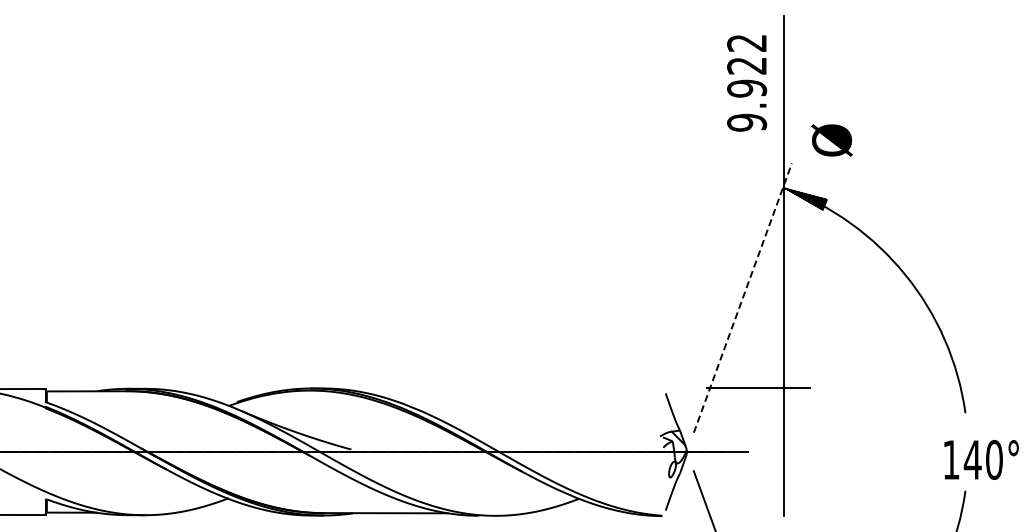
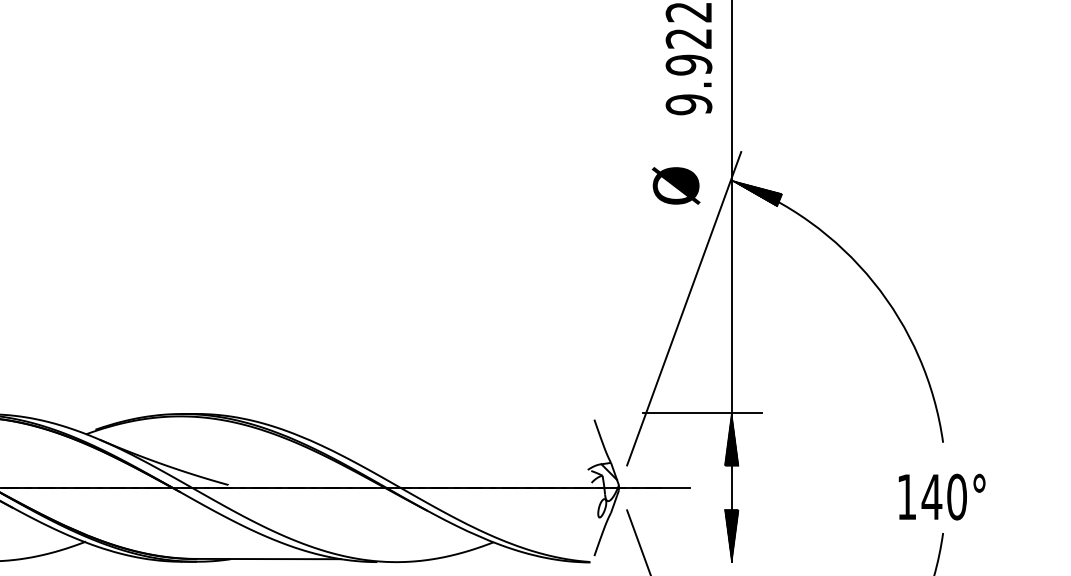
text: (831, 140) -> (675, 185), moved
line: (743, 297) -> (684, 308), dashed -> solid
hatch: (783, 410) -> (731, 439), added
text: (981, 459) -> (942, 496), moved
hatch: (783, 492) -> (731, 534), added

